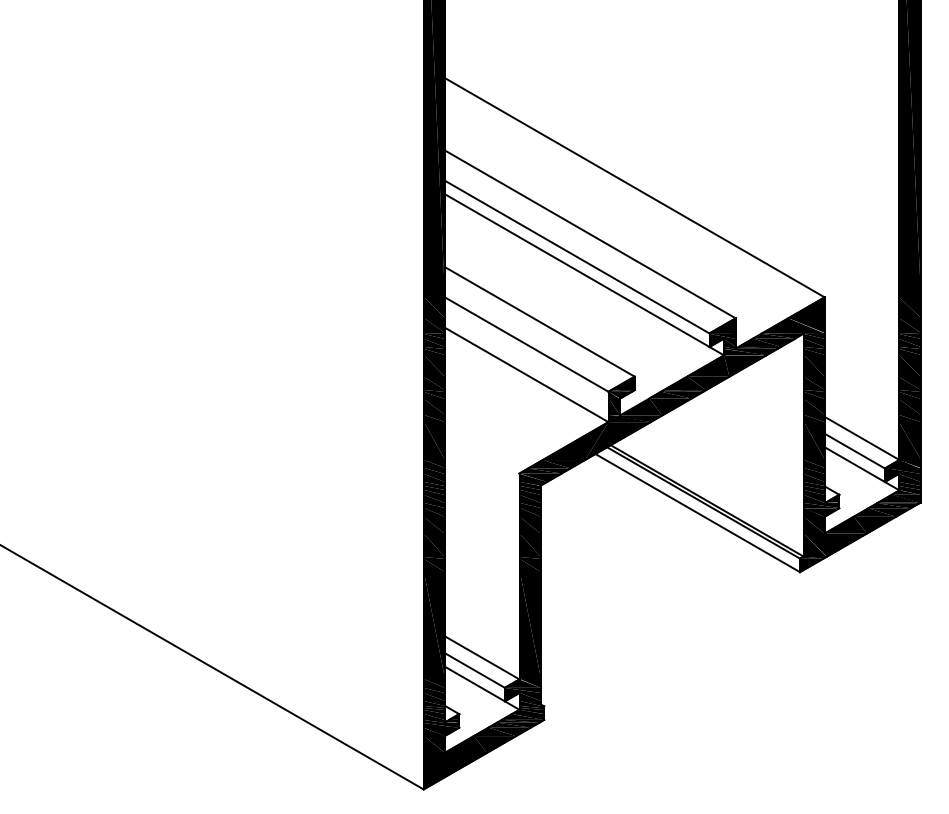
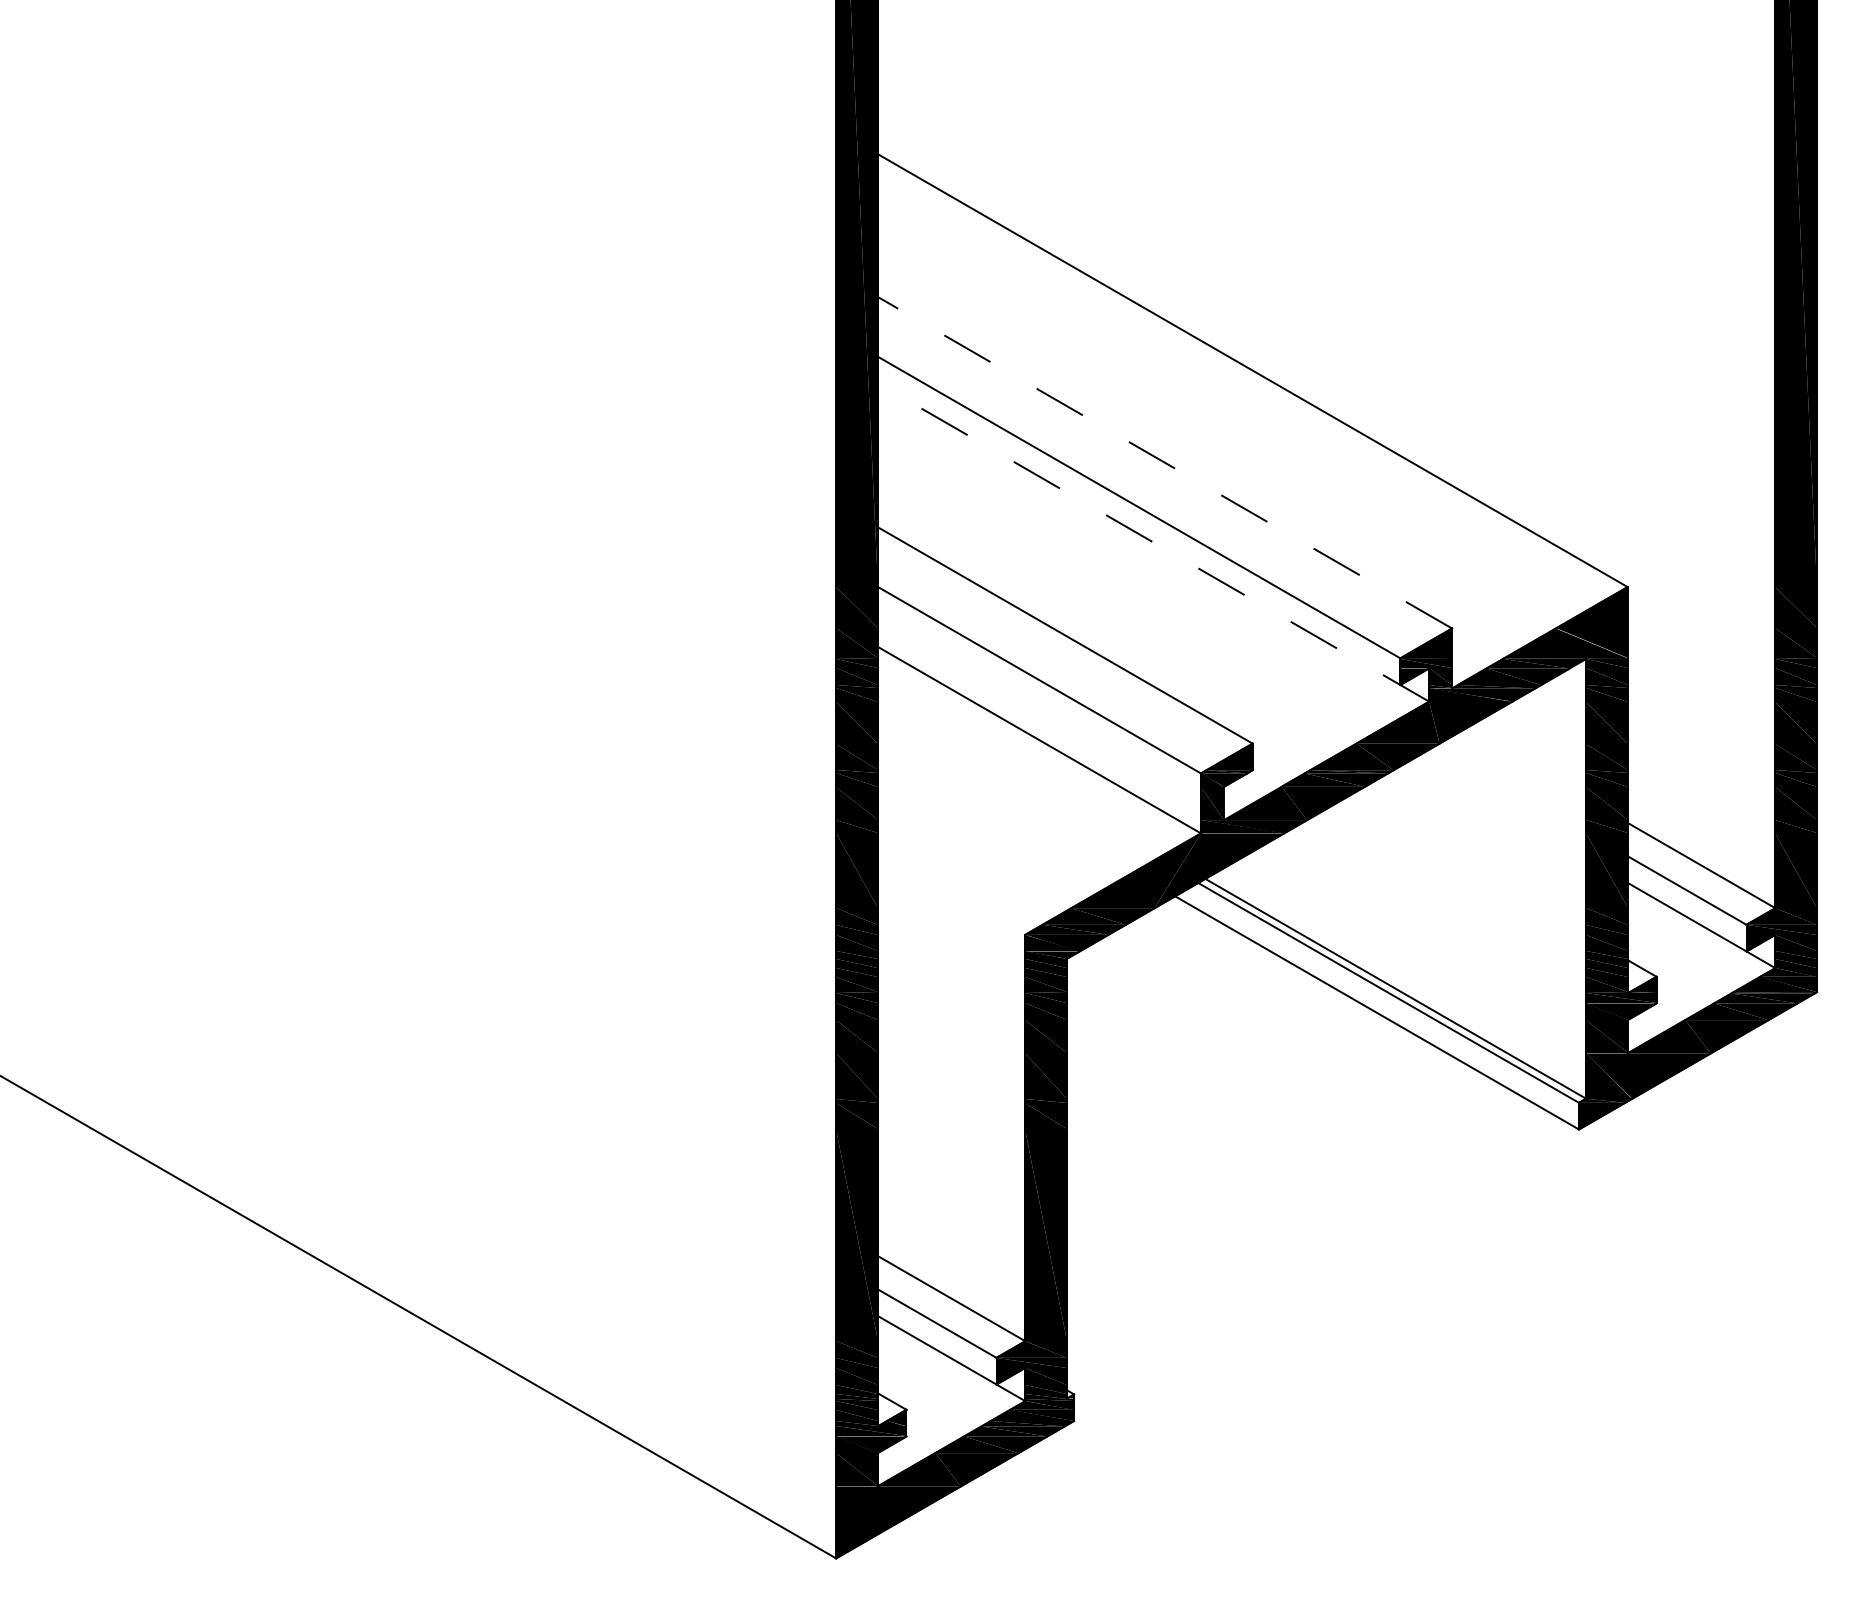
line: (589, 234) -> (1163, 463), solid -> dashed
line: (583, 274) -> (1151, 541), solid -> dashed

